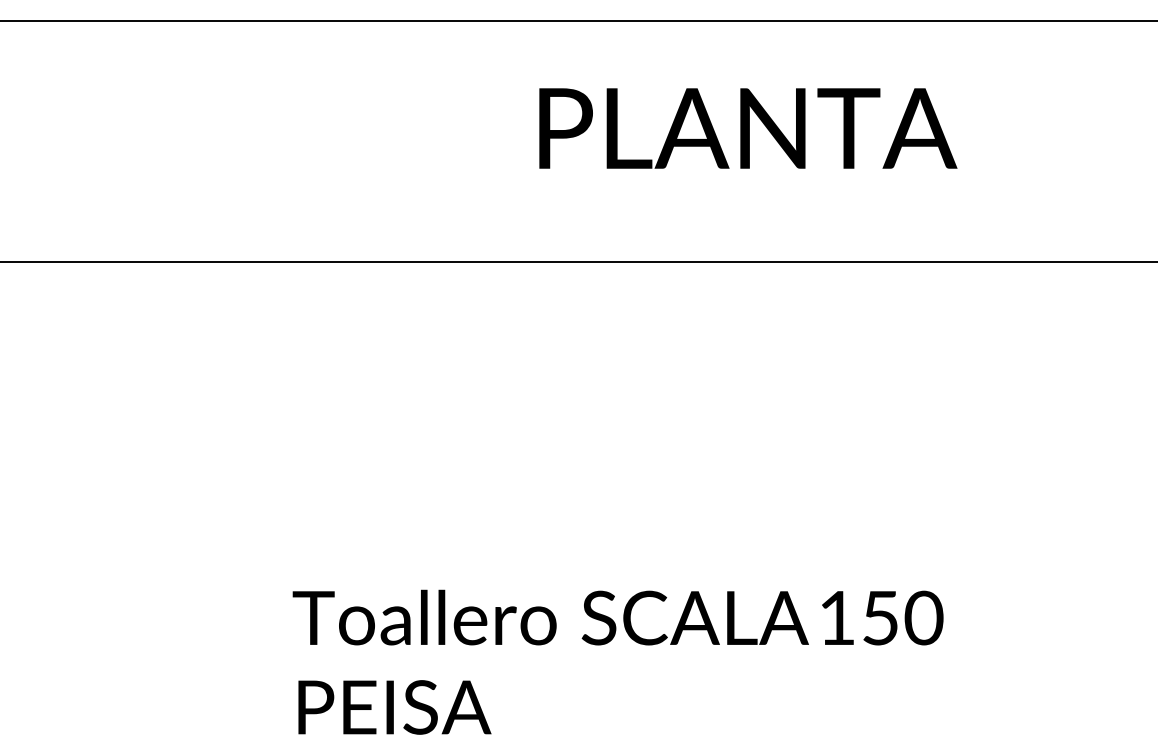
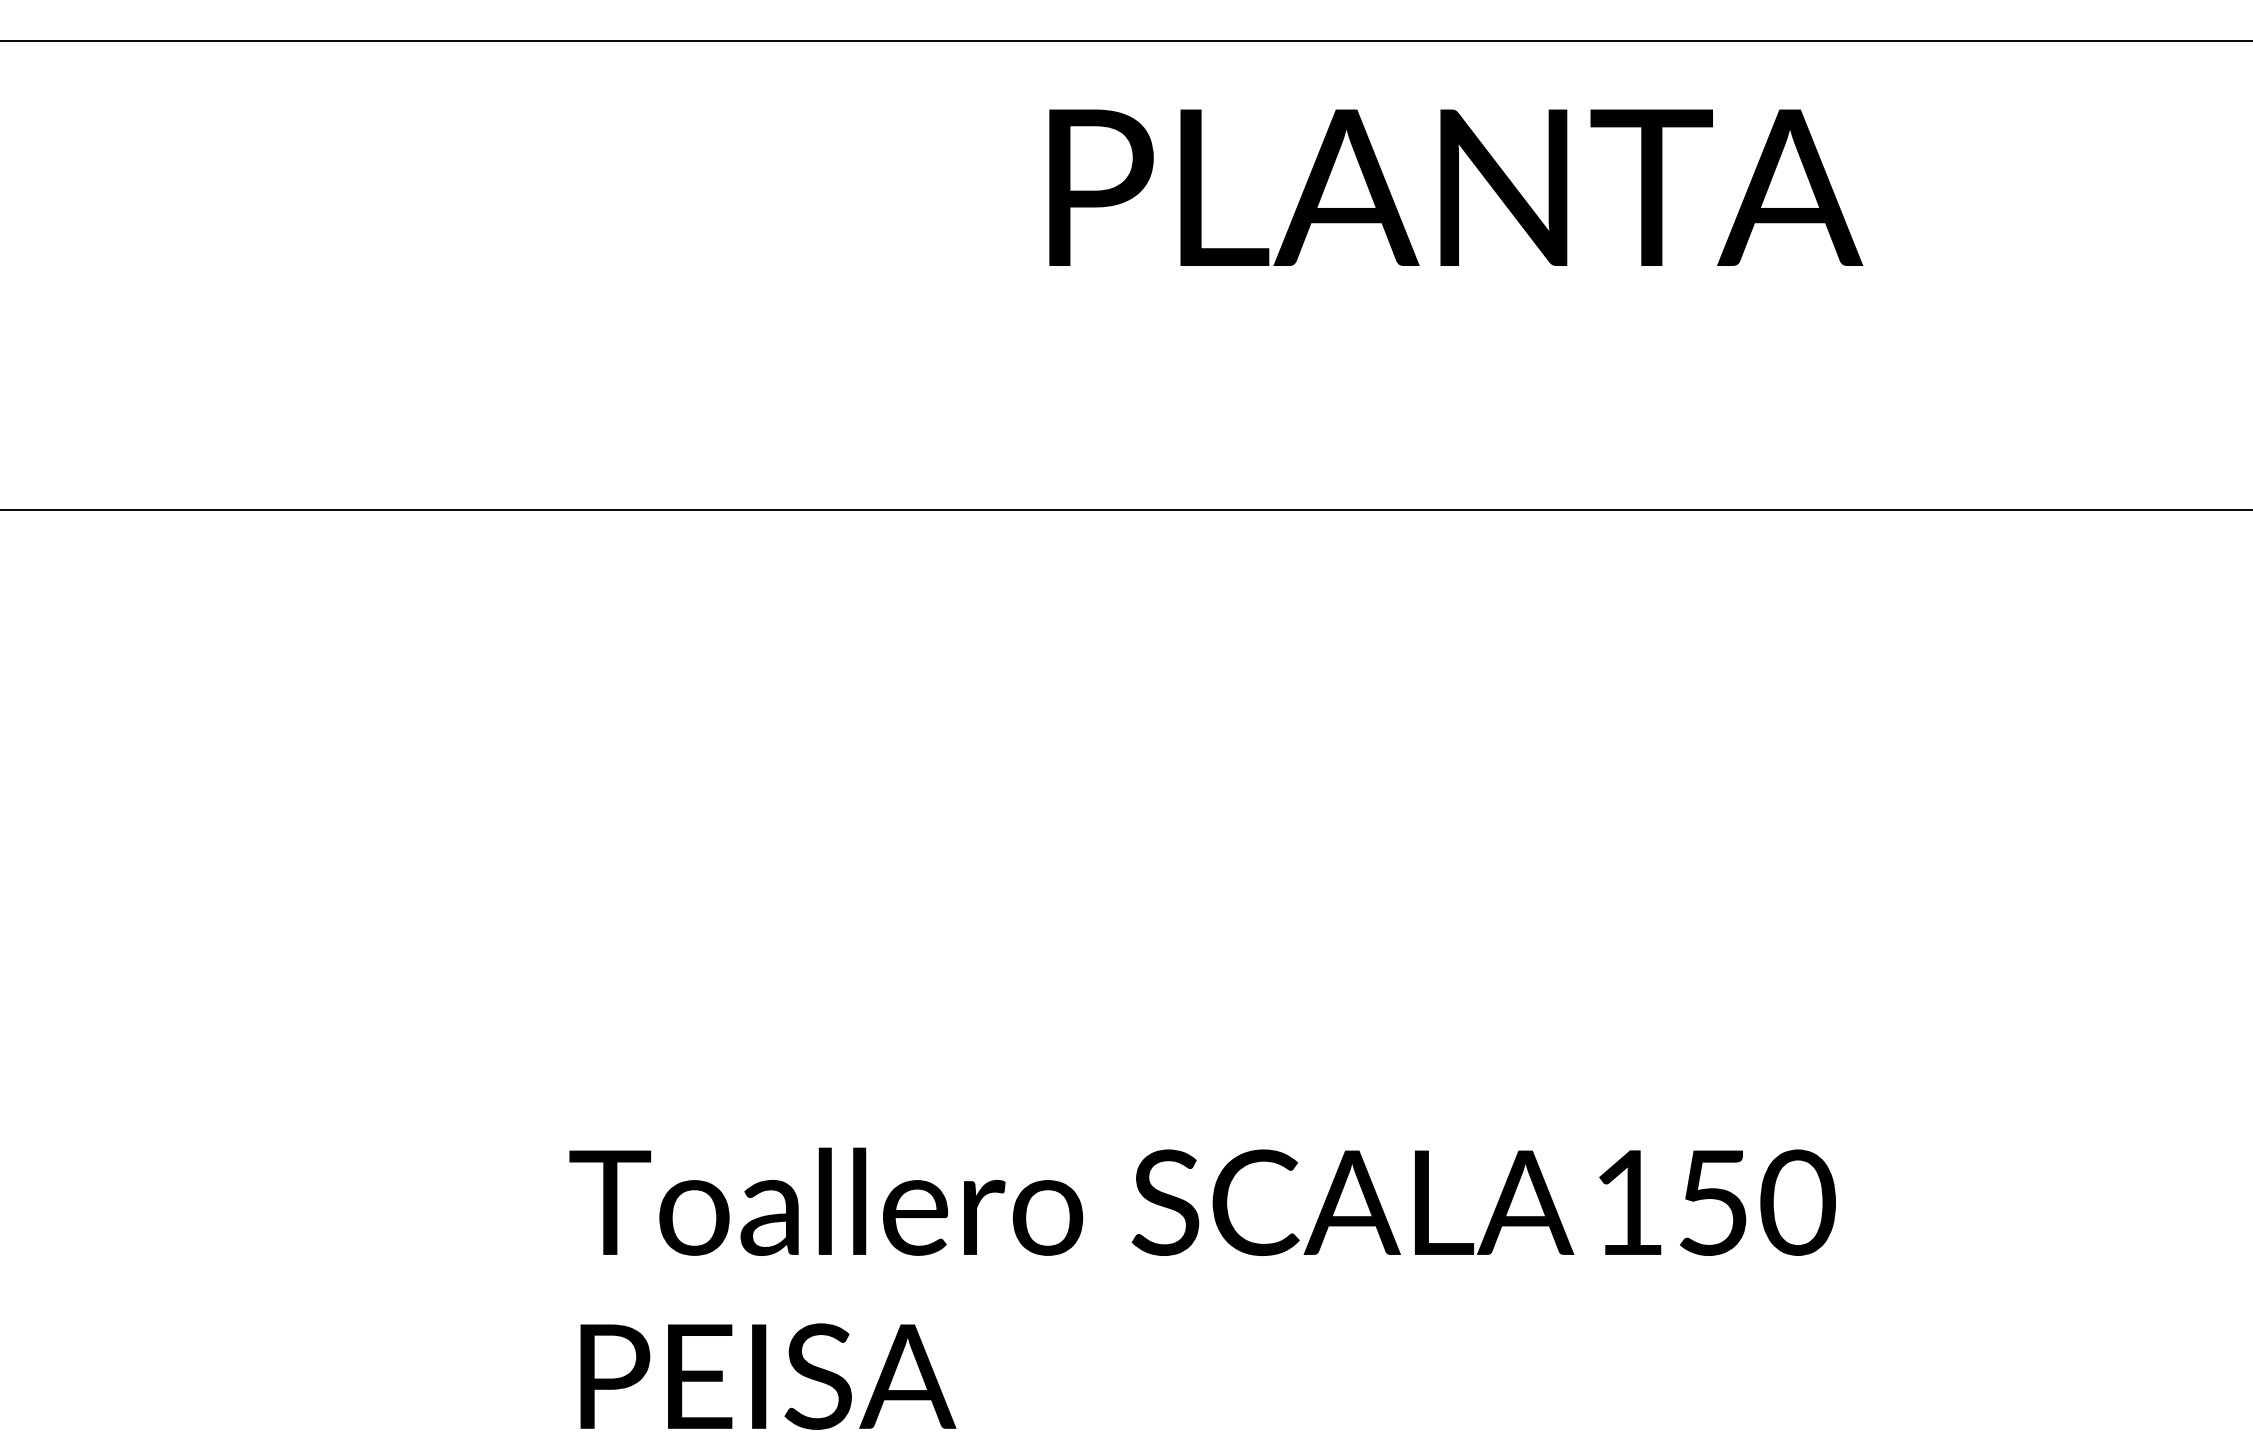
text: (748, 128) -> (1456, 187), moved

